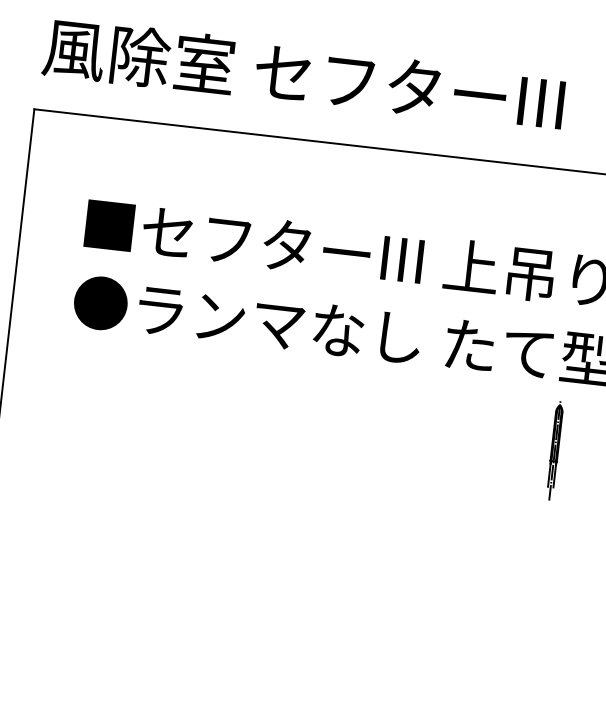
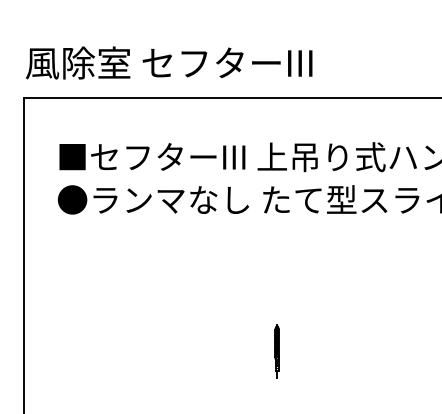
part: (553, 451) -> (276, 351), moved

